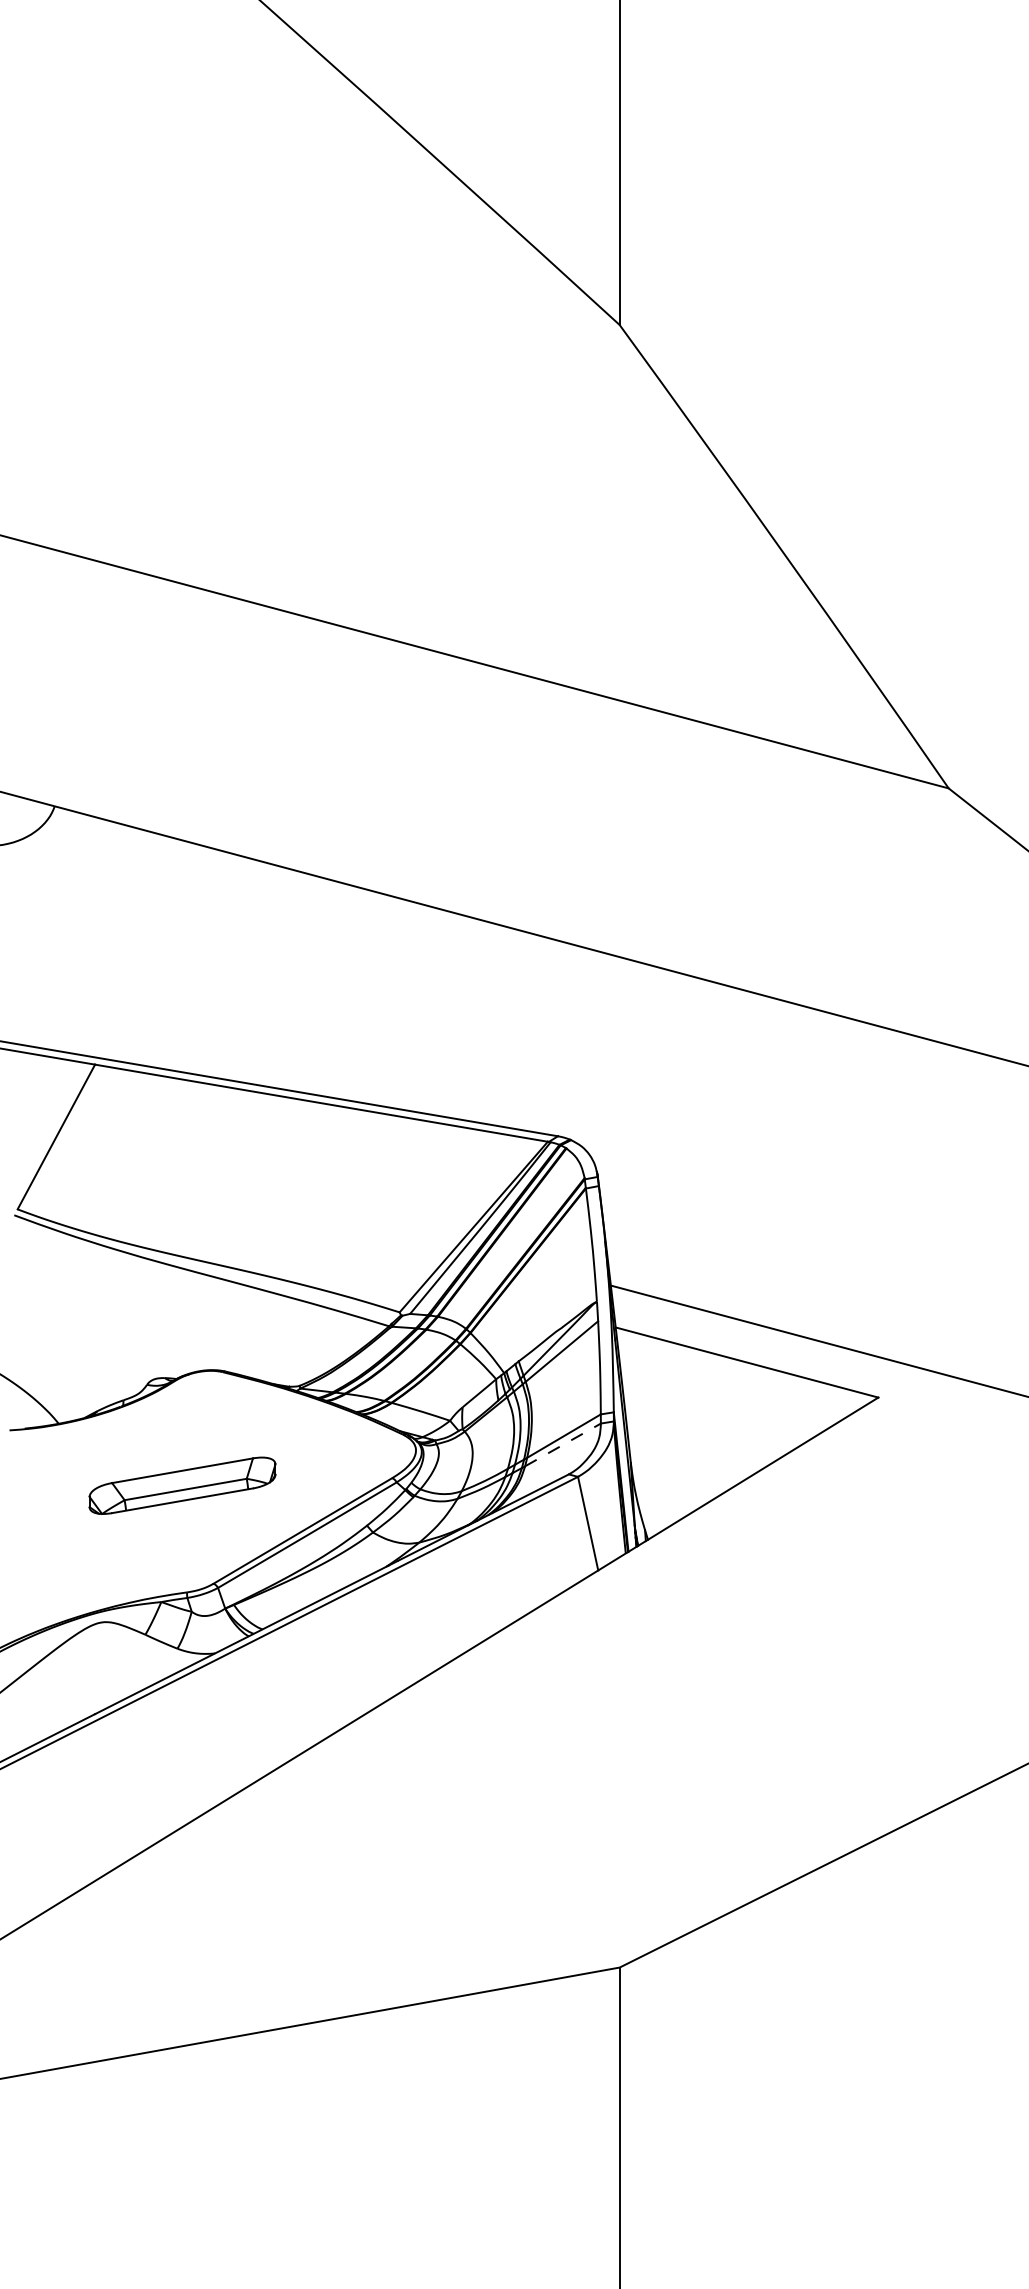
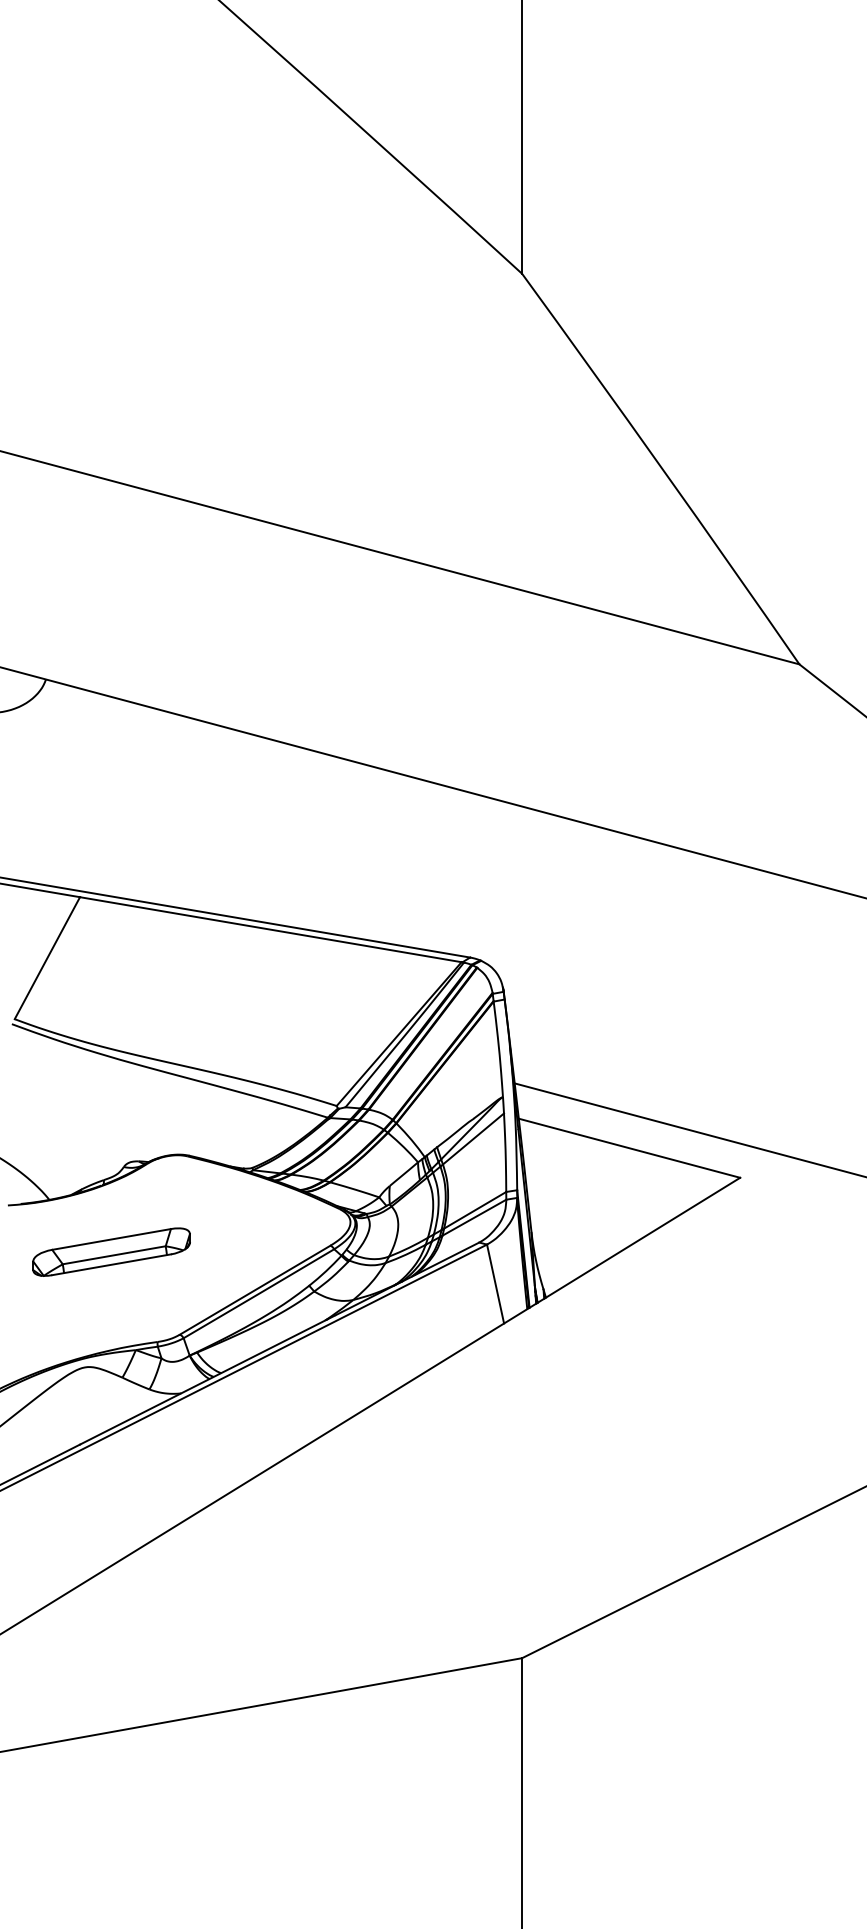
line: (563, 1444) -> (474, 1217), dashed -> solid
part: (182, 1485) -> (111, 1251), moved

